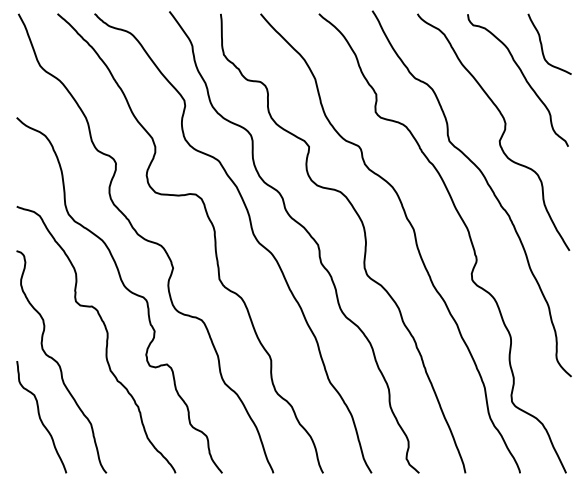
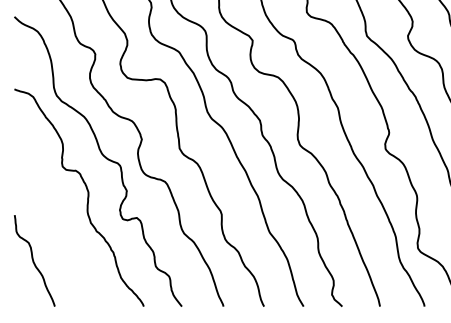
curve: (58, 362) -> (48, 216), removed

